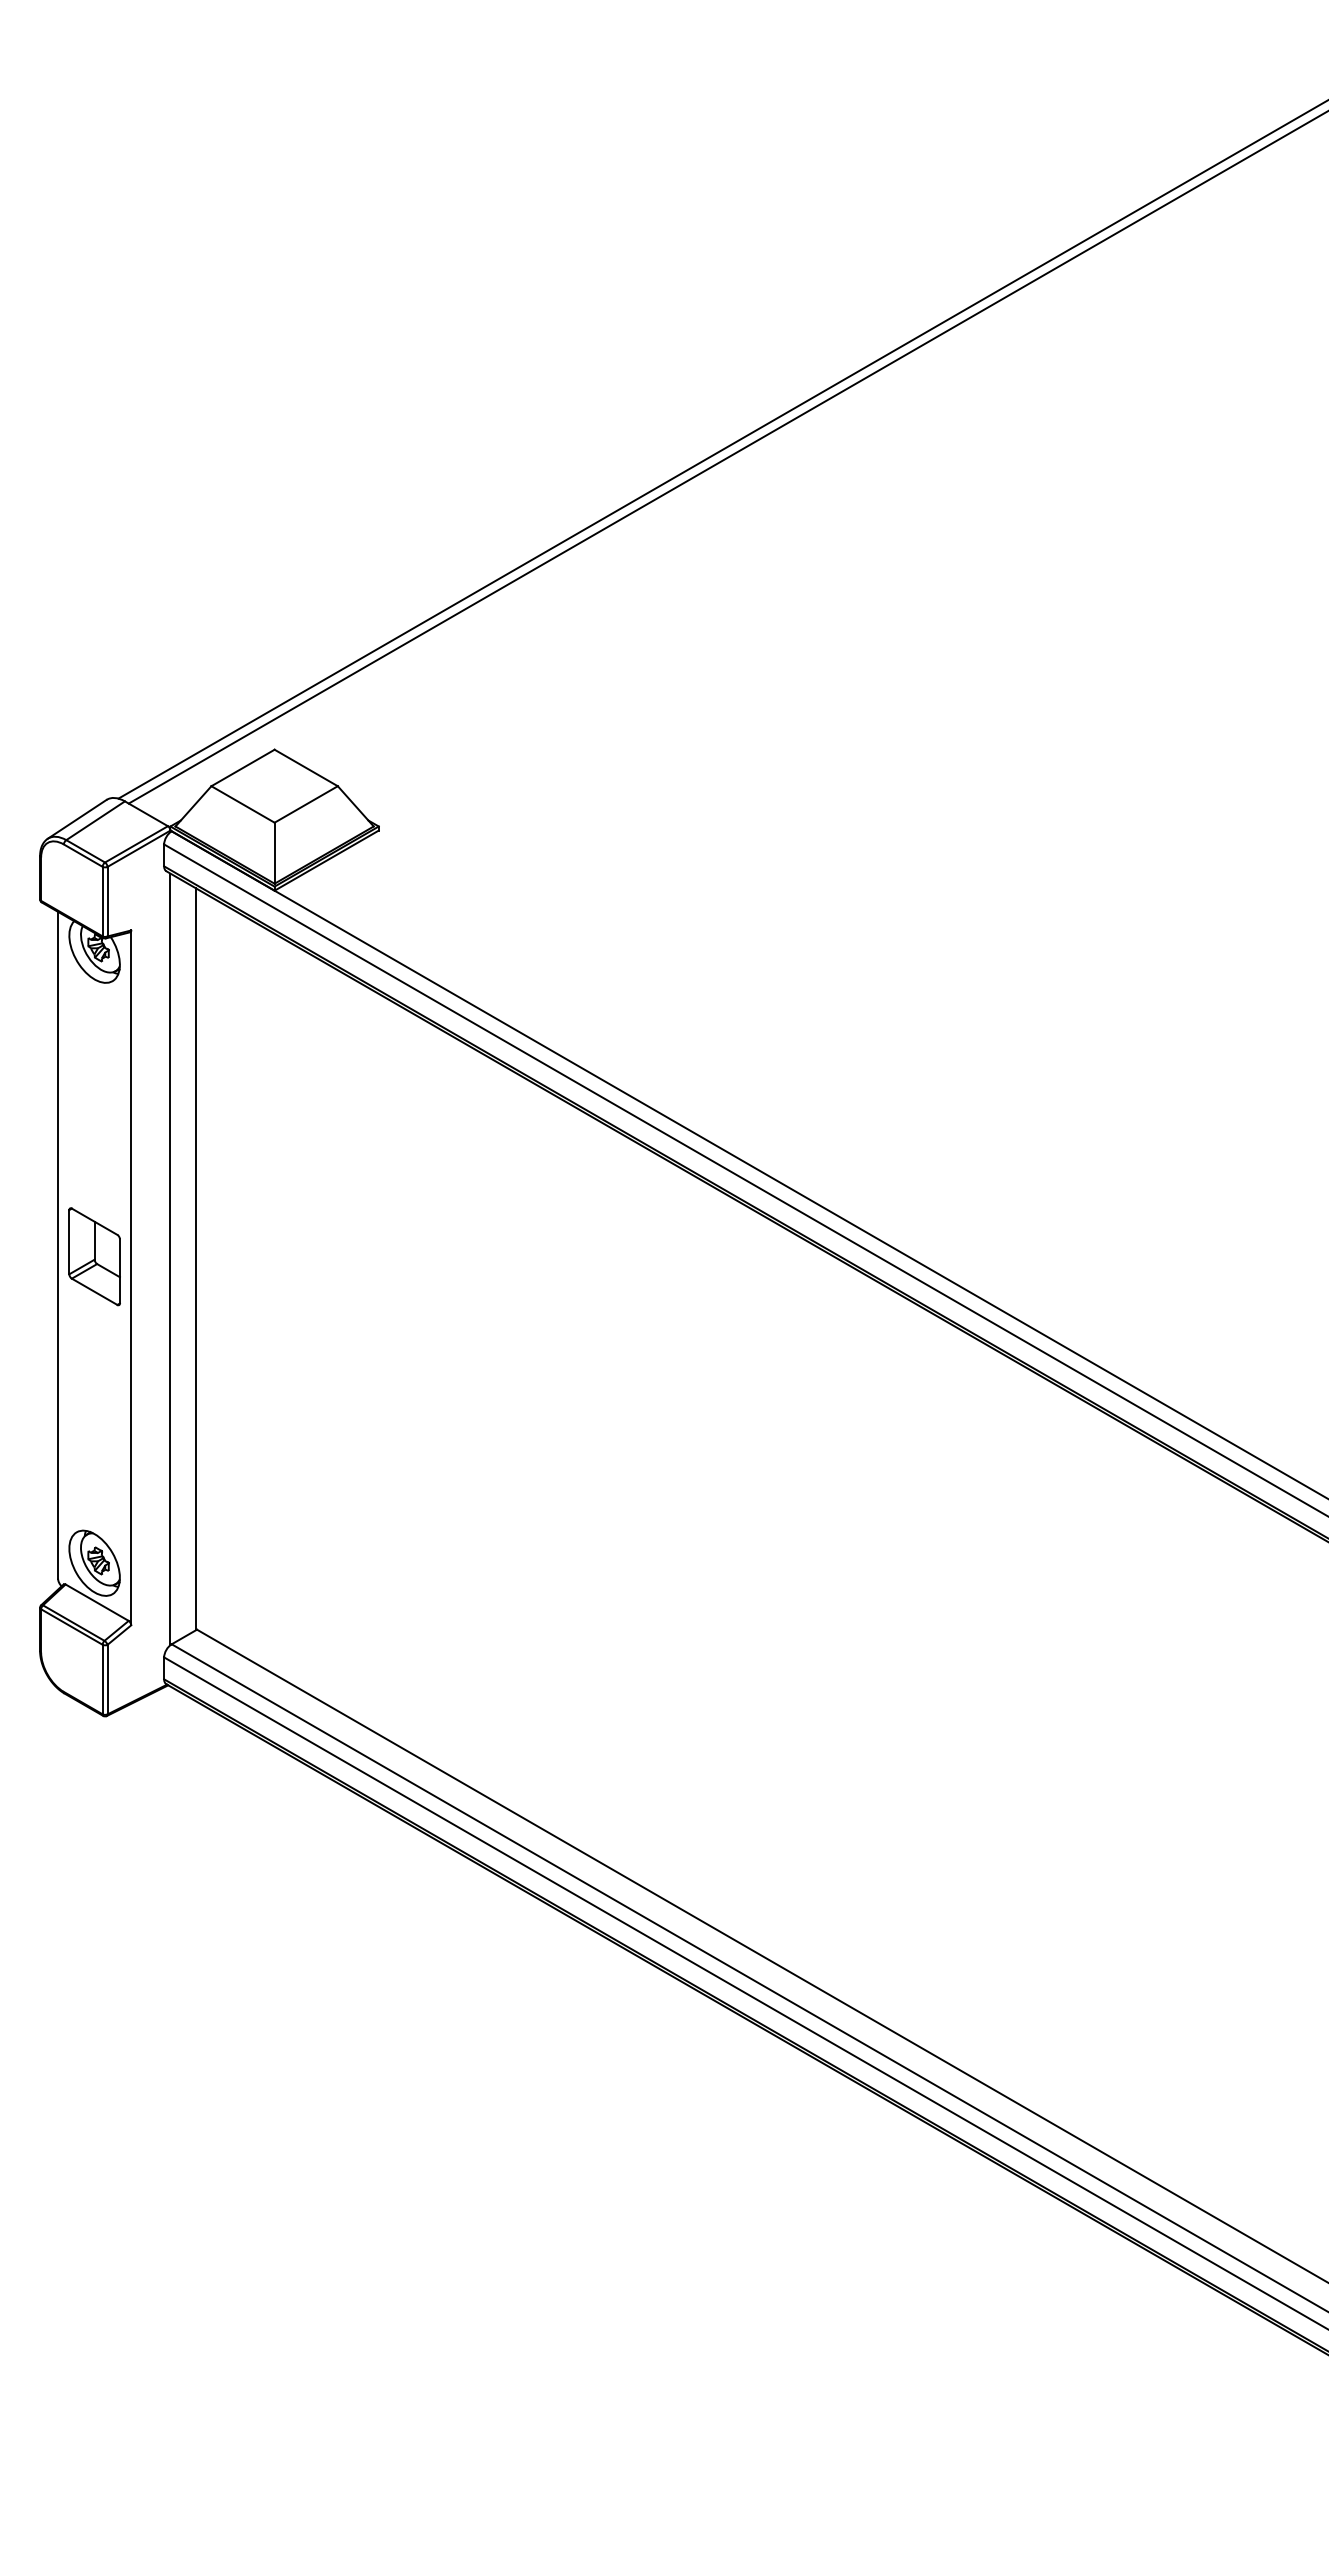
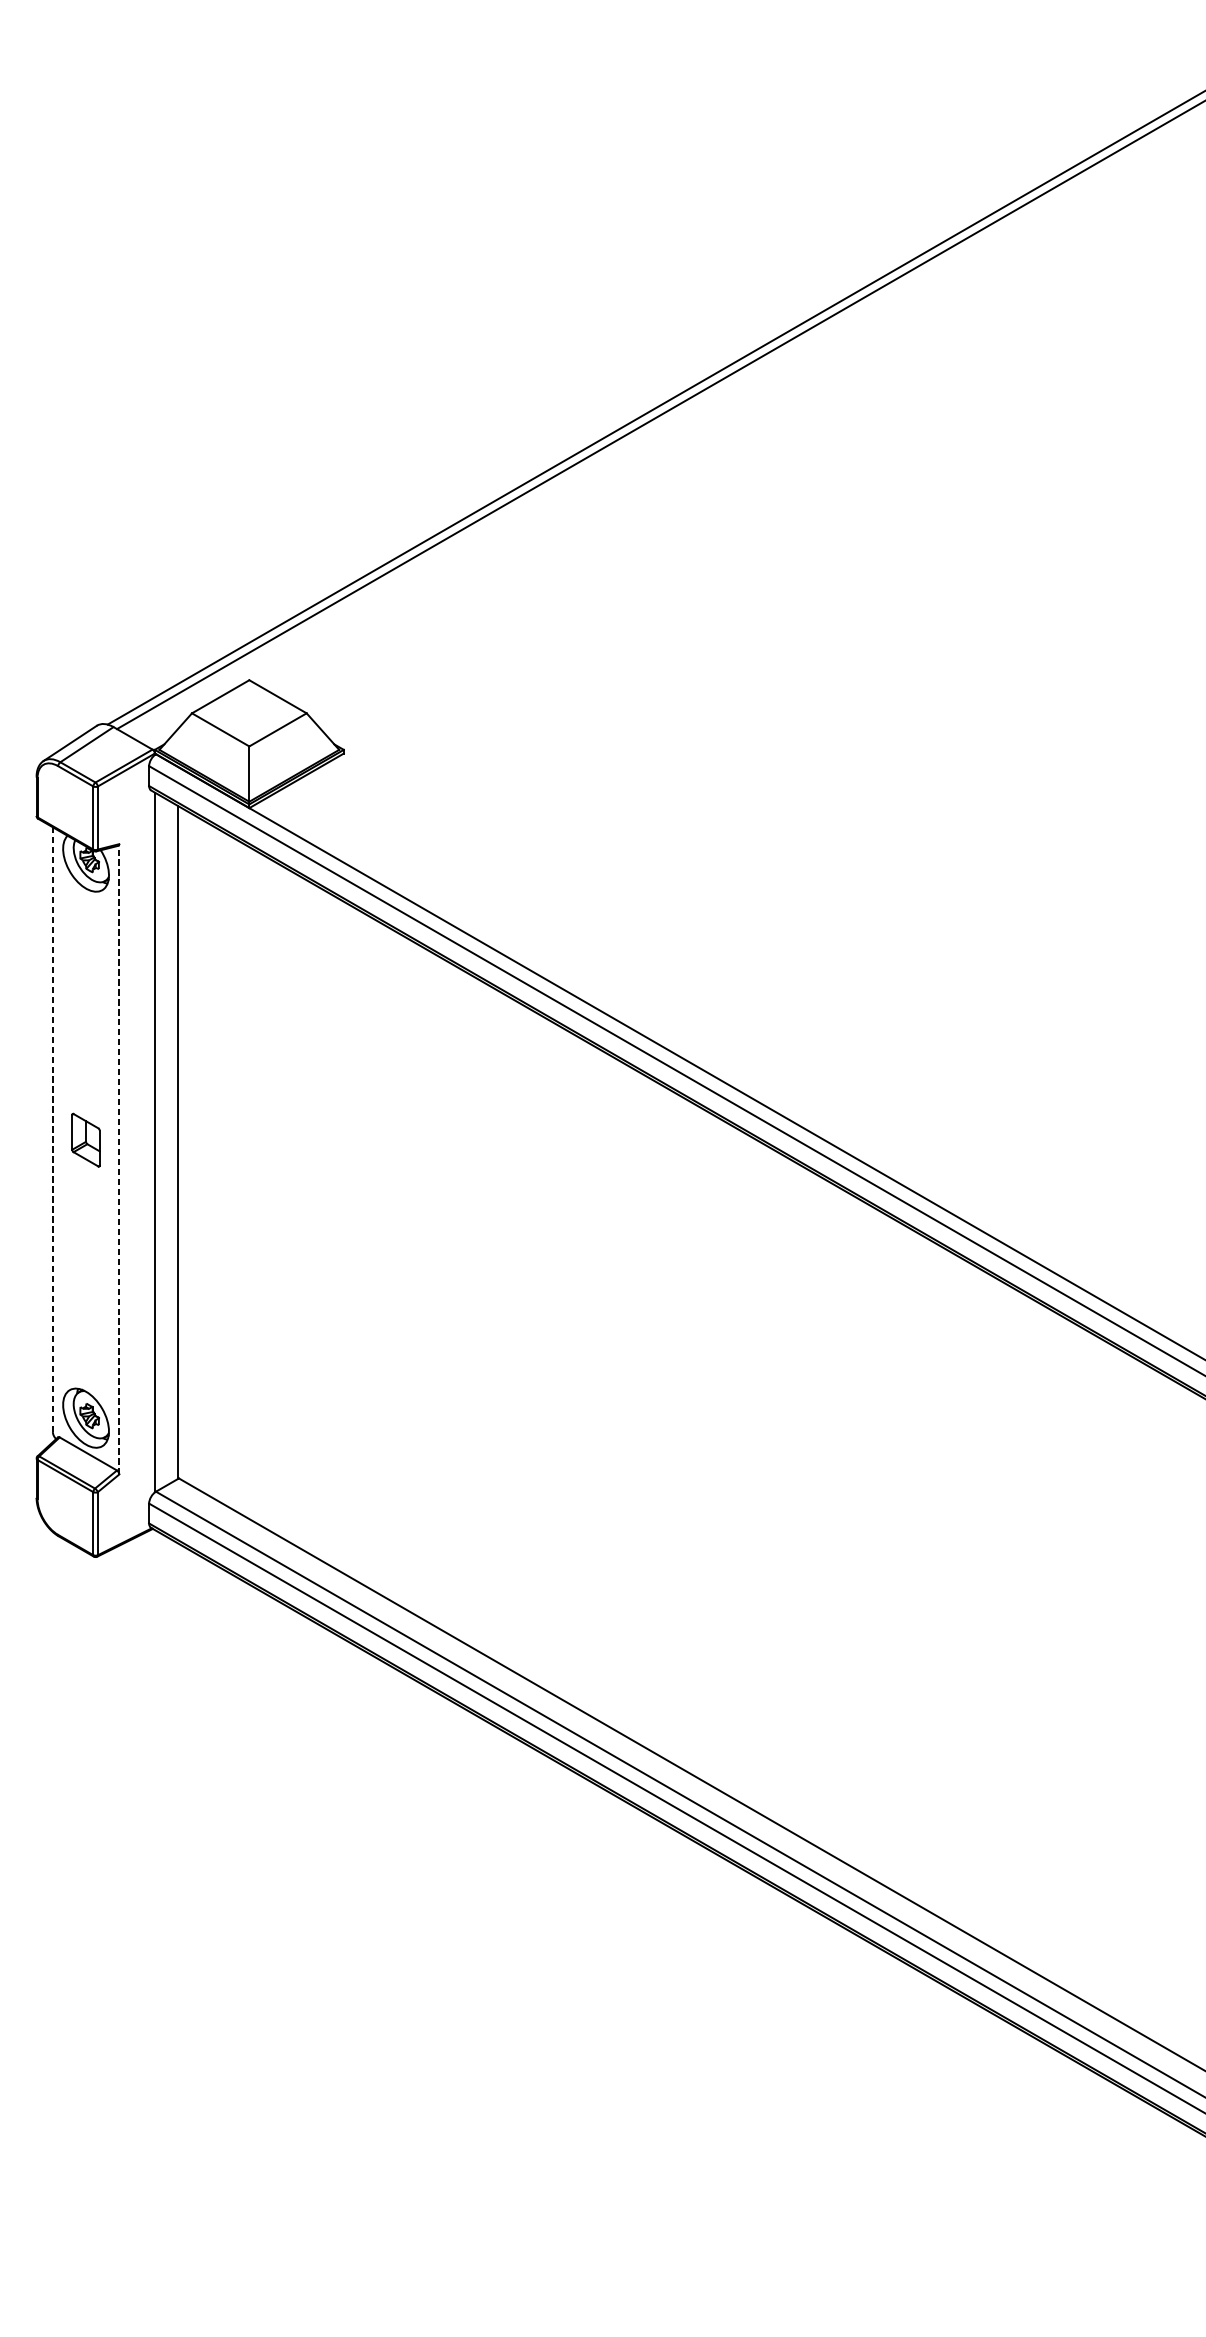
line: (58, 1244) -> (53, 1129), solid -> dashed
part: (94, 1256) -> (85, 1139), size x0.6
line: (131, 1277) -> (119, 1158), solid -> dashed

